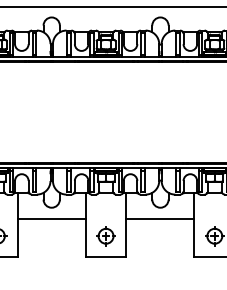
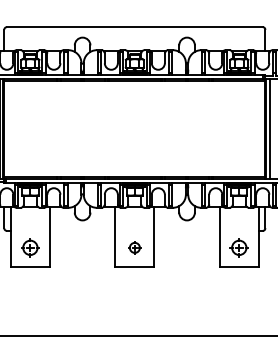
line: (51, 218) -> (82, 230), removed
line: (159, 218) -> (186, 230), removed
part: (105, 235) -> (134, 247), size x0.7

